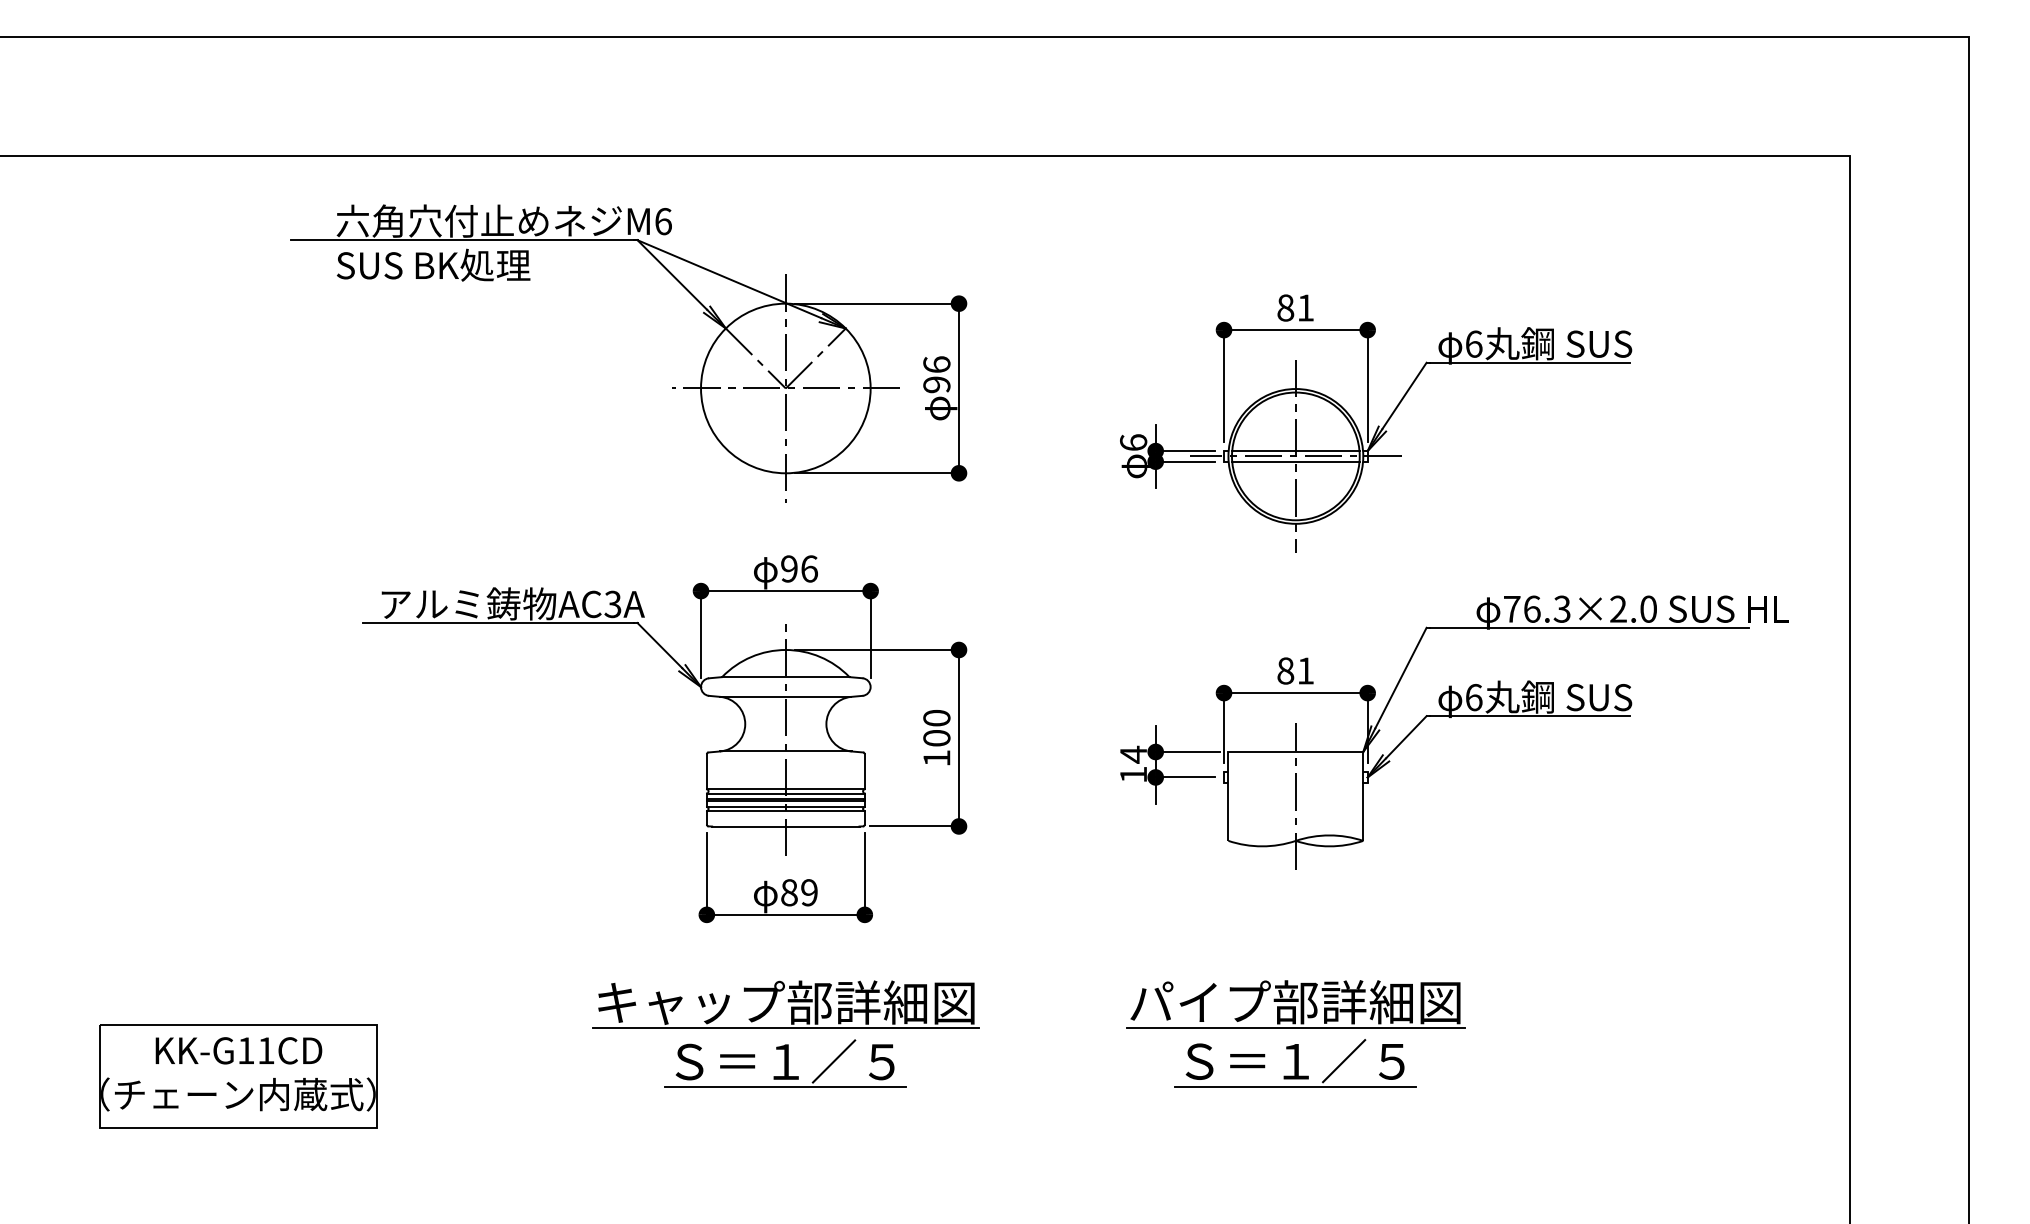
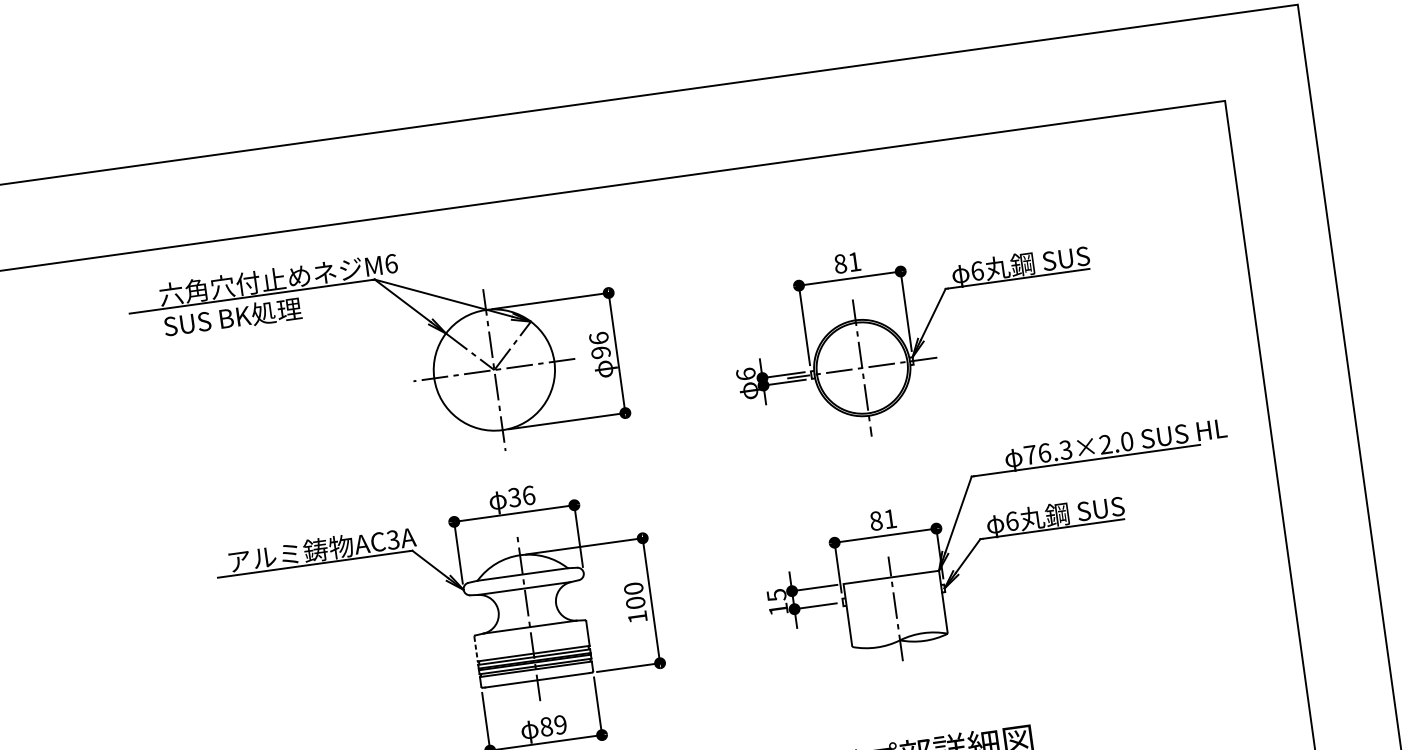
line: (1295, 451) -> (861, 364), removed
line: (1295, 461) -> (862, 371), removed
text: (788, 568) -> (513, 497), 96 -> 36
text: (1133, 754) -> (776, 595), 14 -> 15
line: (706, 772) -> (475, 649), solid -> dashed

